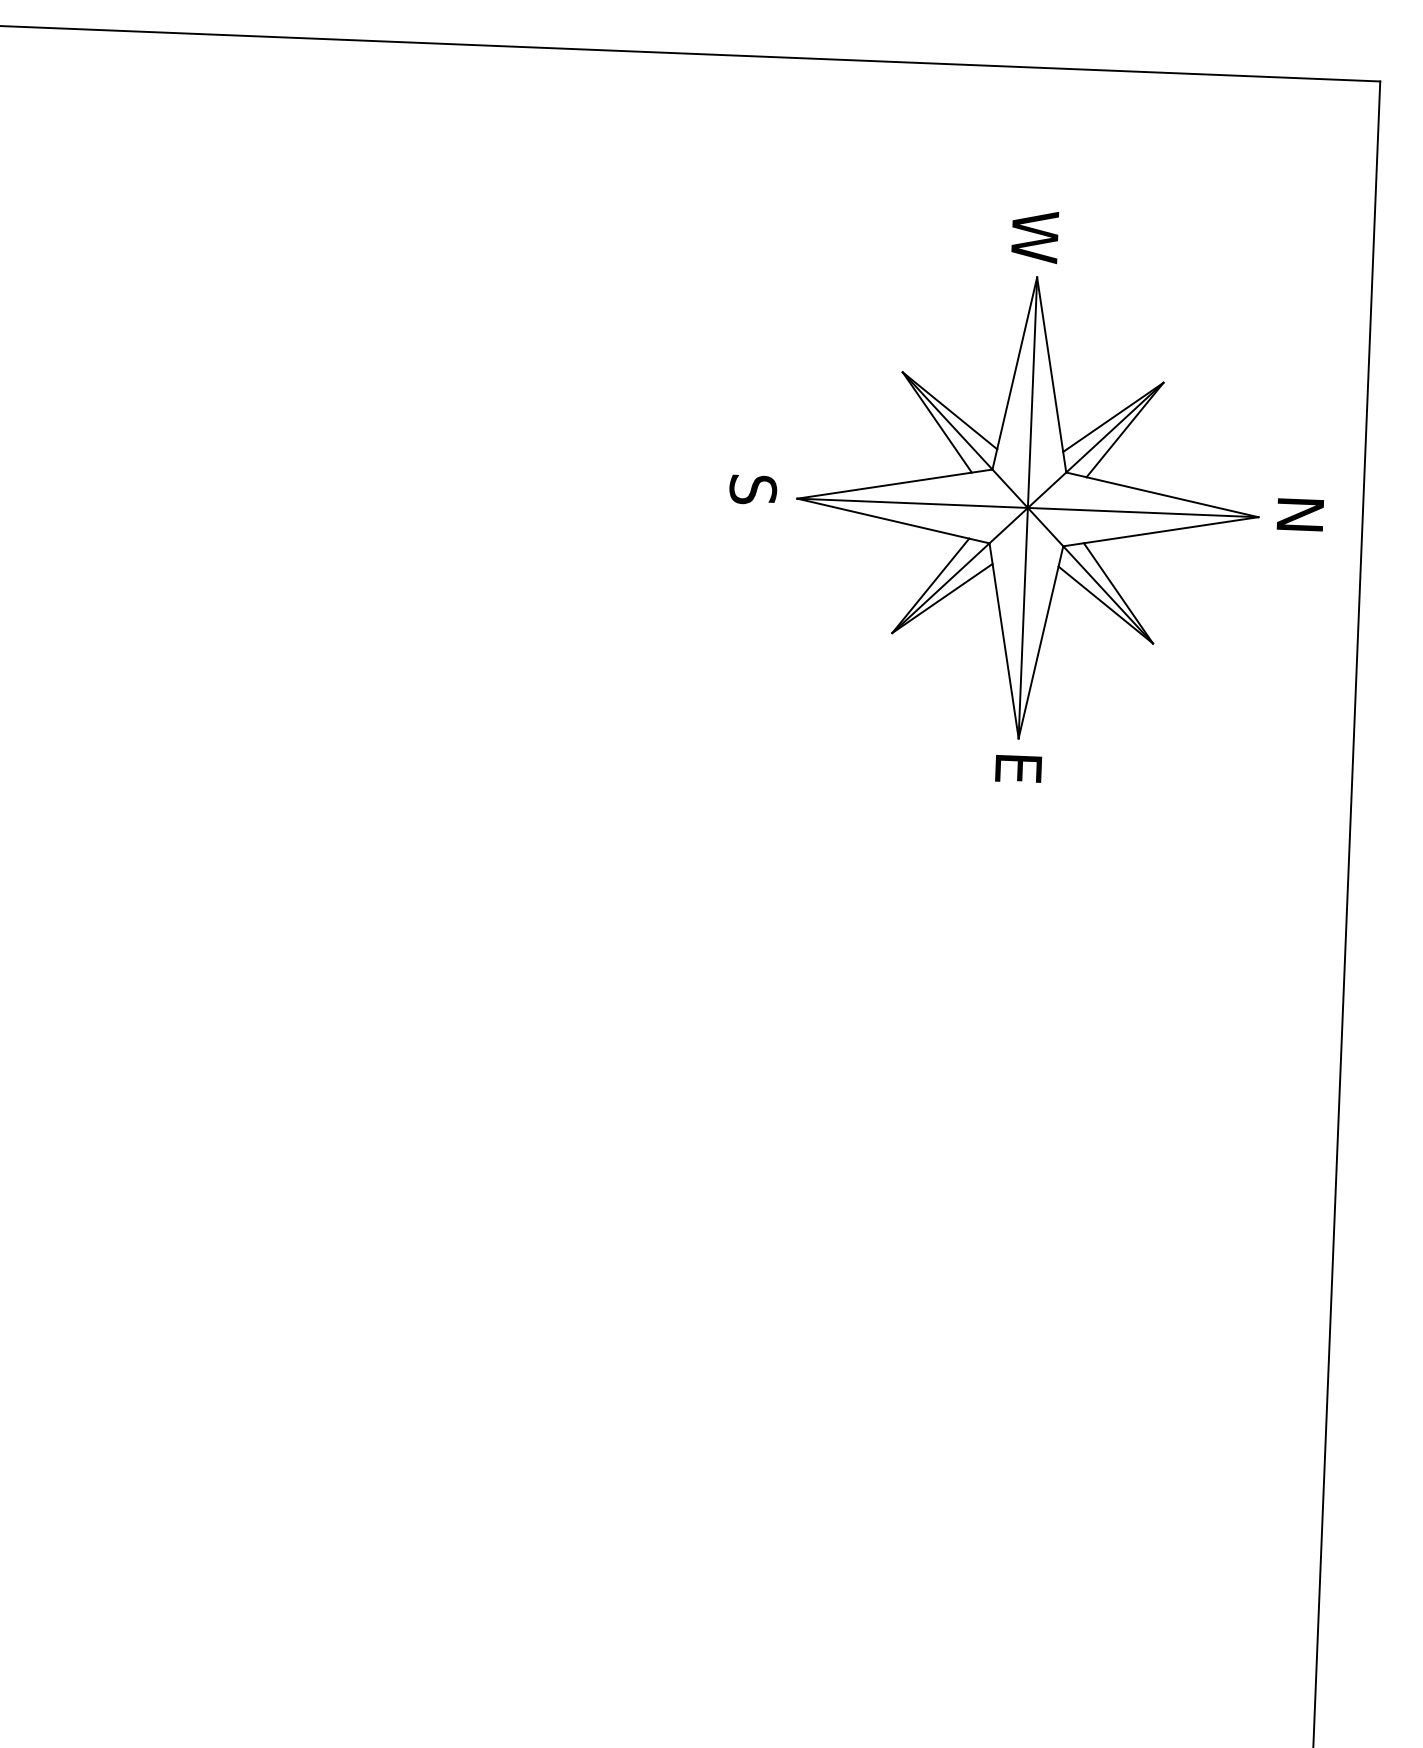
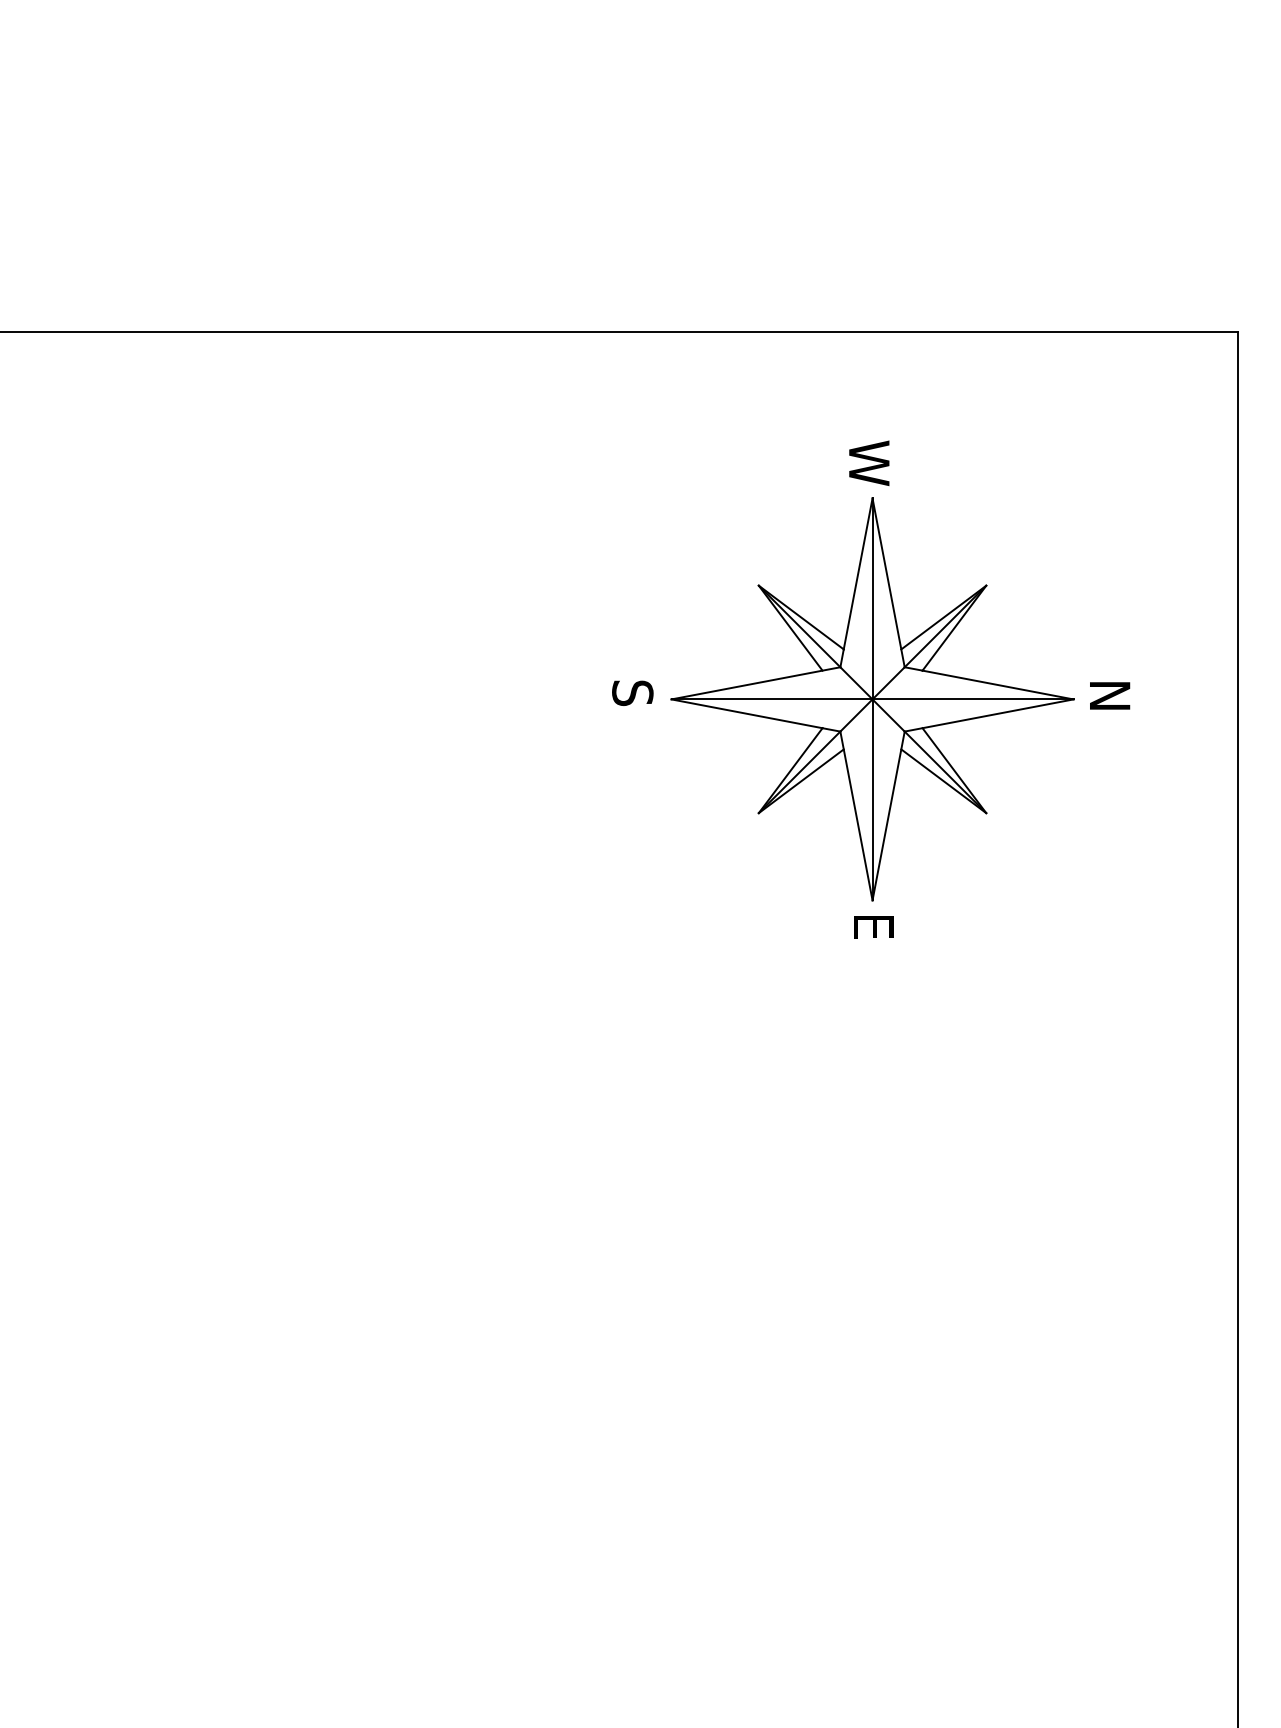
part: (1027, 496) -> (871, 689), moved

